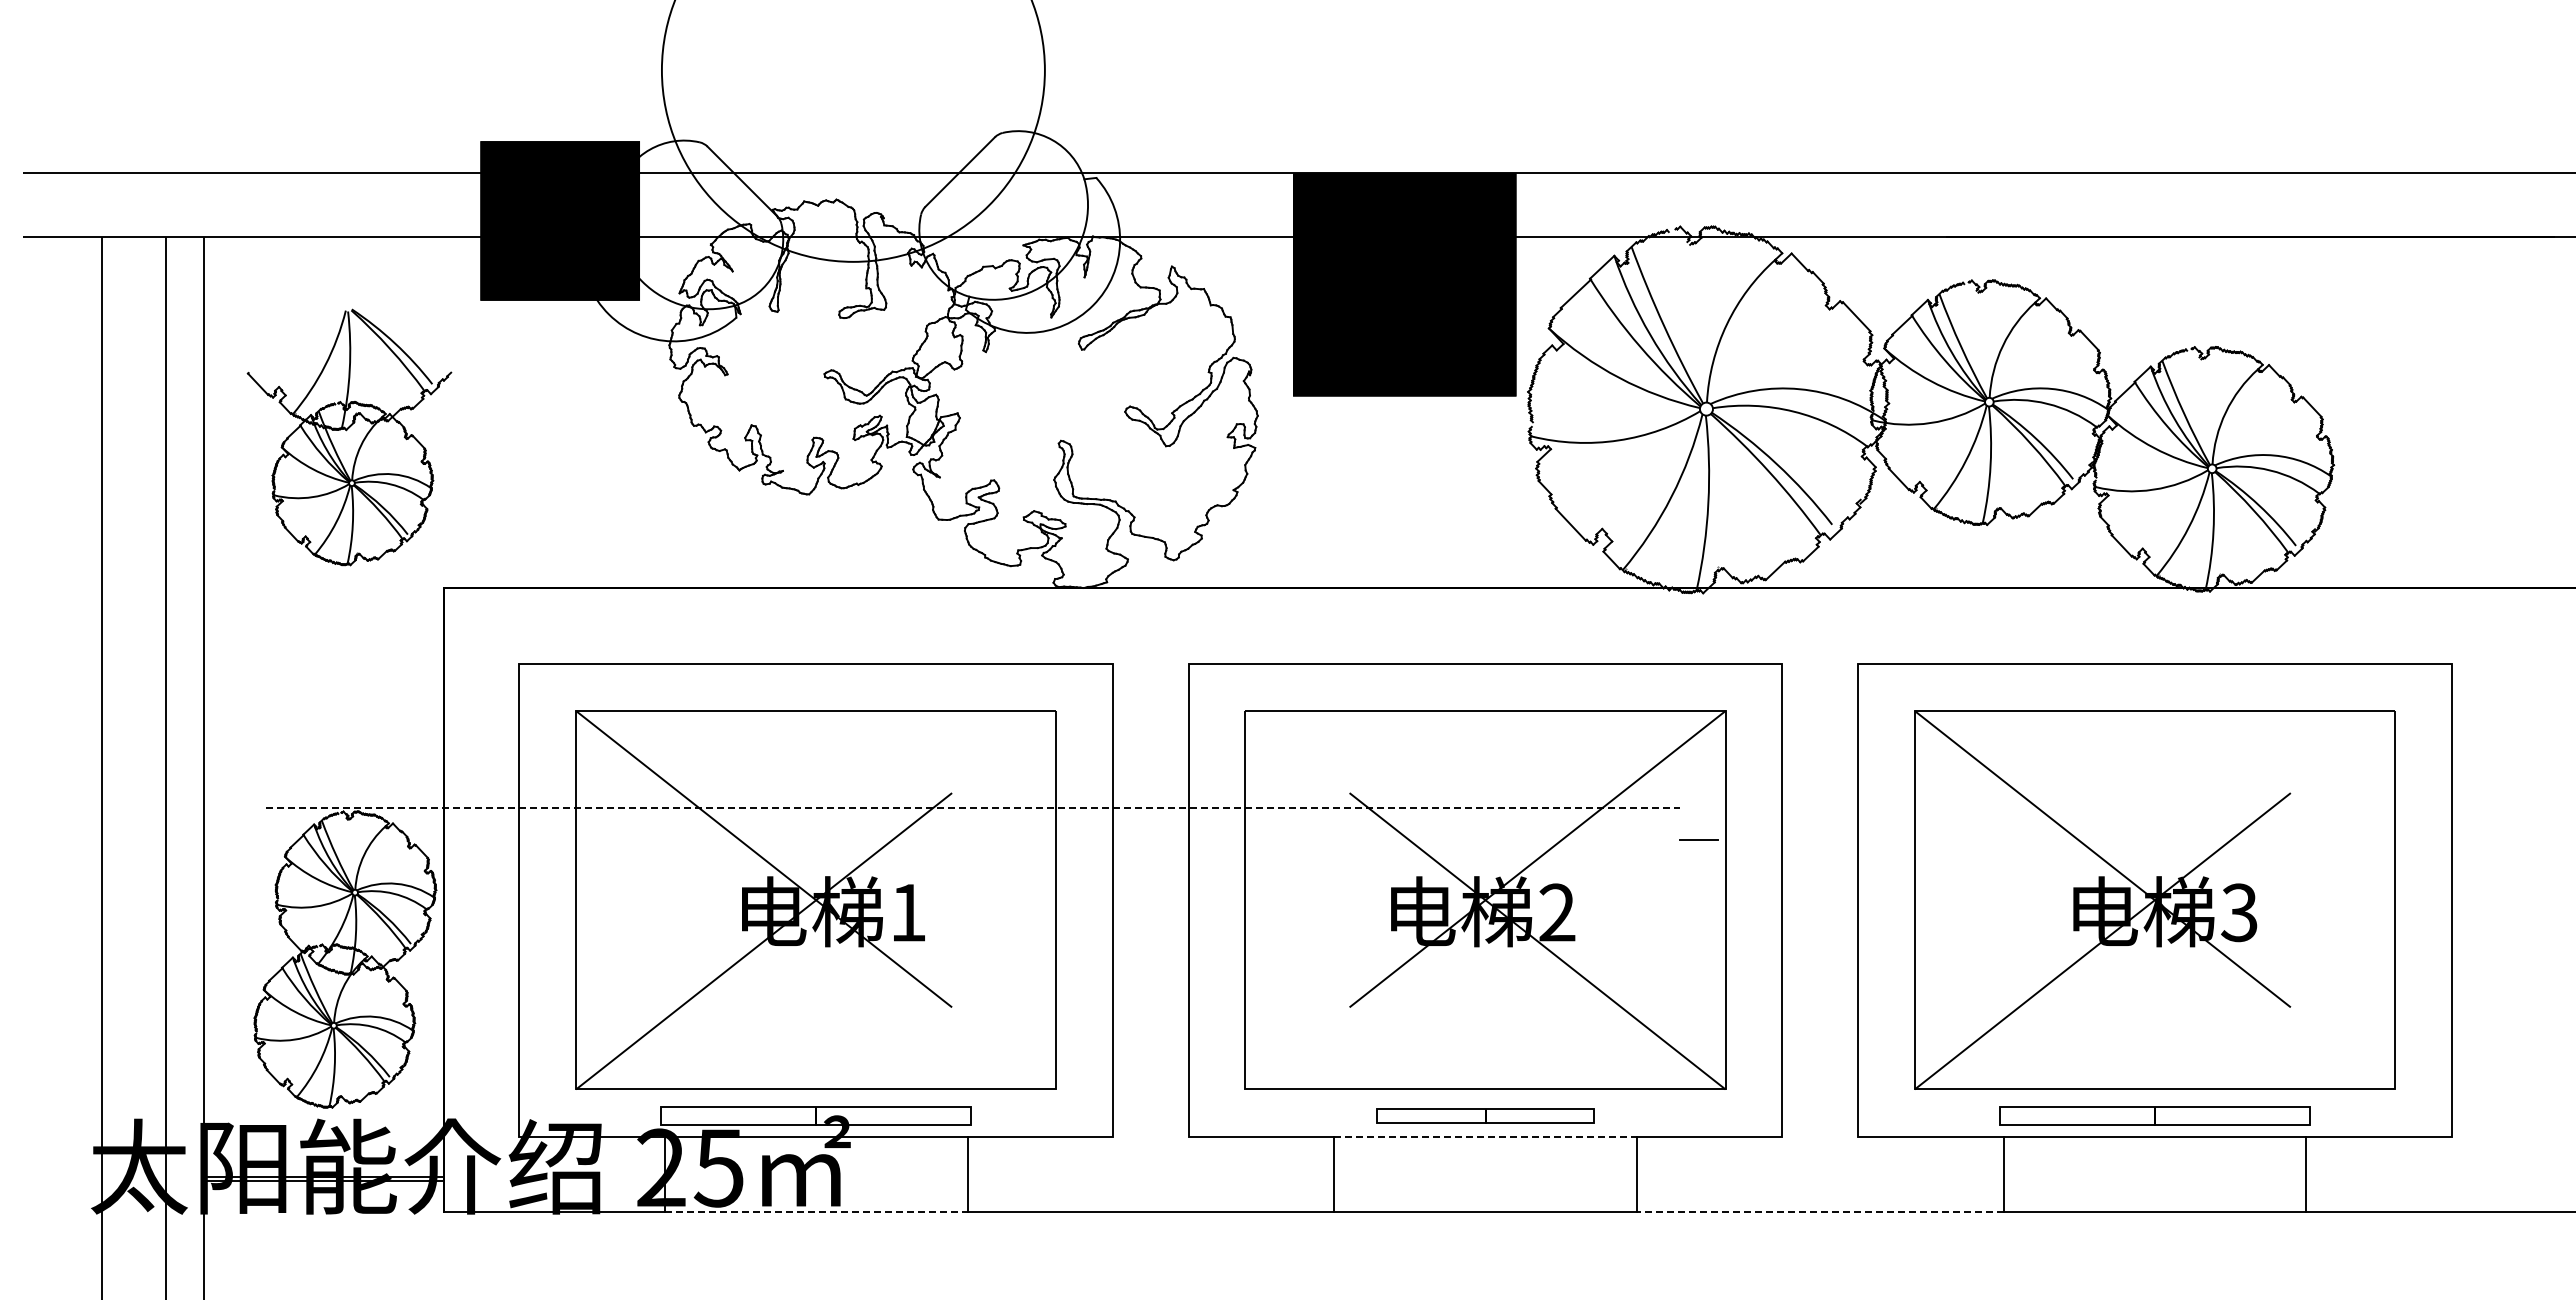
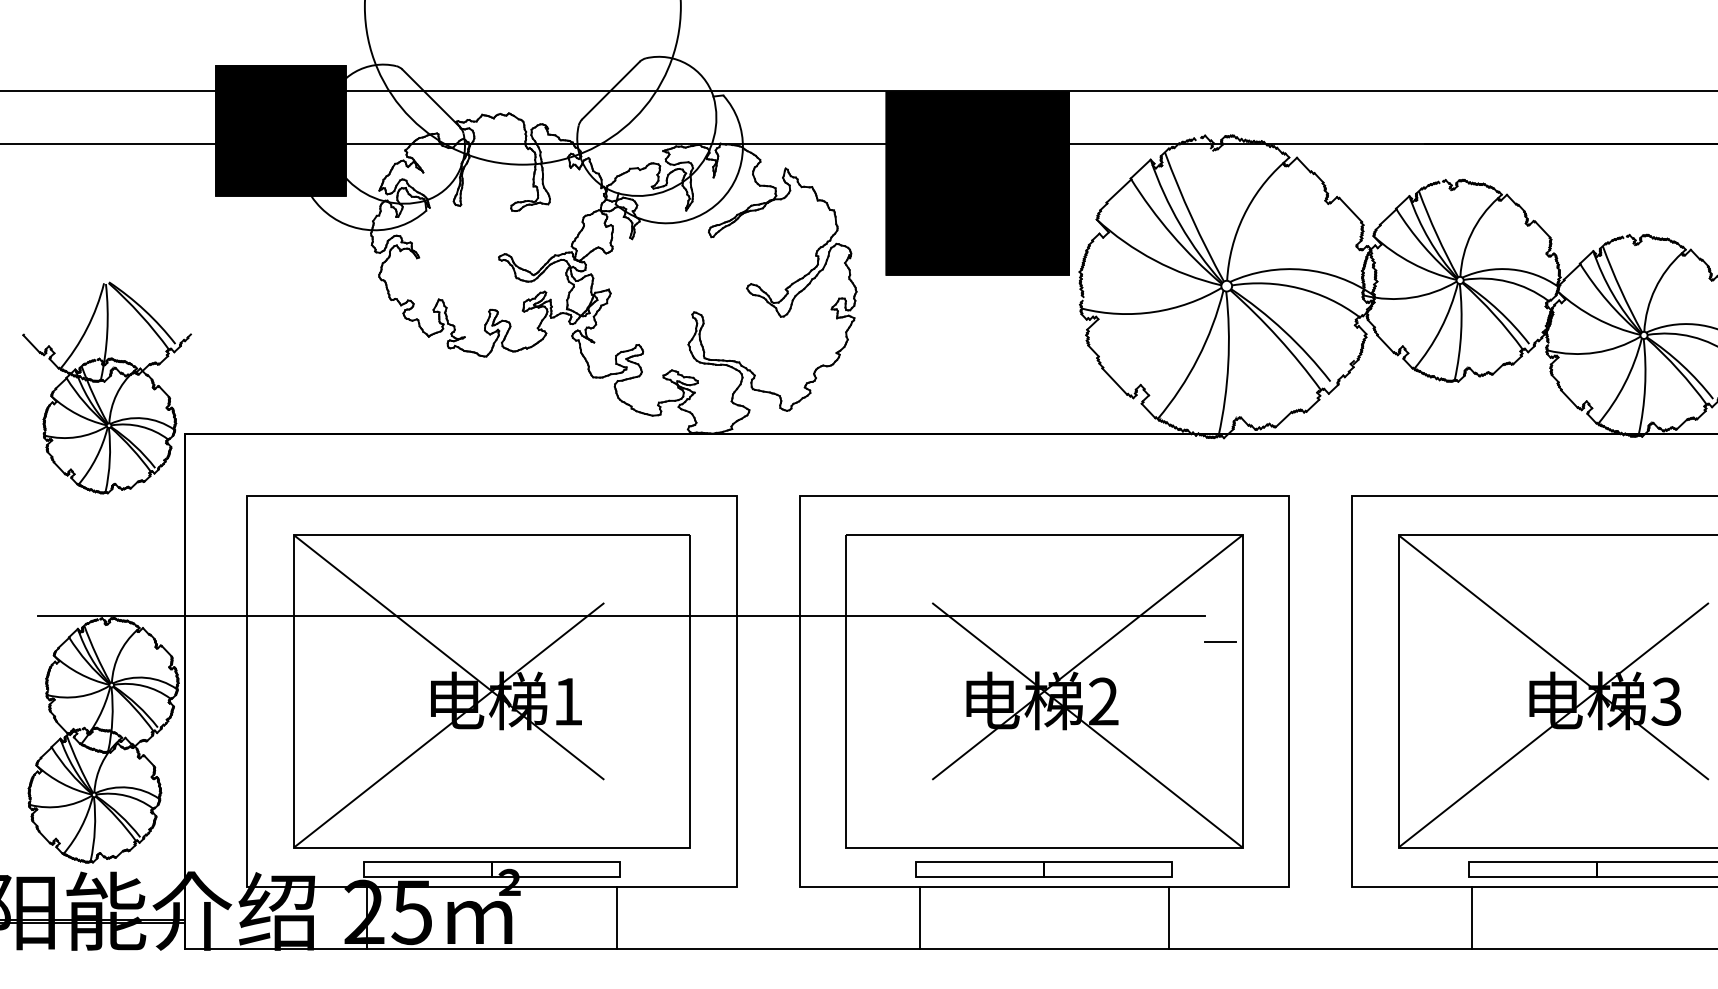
part: (349, 437) -> (107, 387), moved
line: (973, 808) -> (621, 615), dashed -> solid
part: (1485, 1115) -> (1044, 869), size x1.43
line: (1486, 1136) -> (1045, 886), dashed -> solid
line: (816, 1212) -> (492, 949), dashed -> solid
line: (1819, 1212) -> (1319, 949), dashed -> solid

